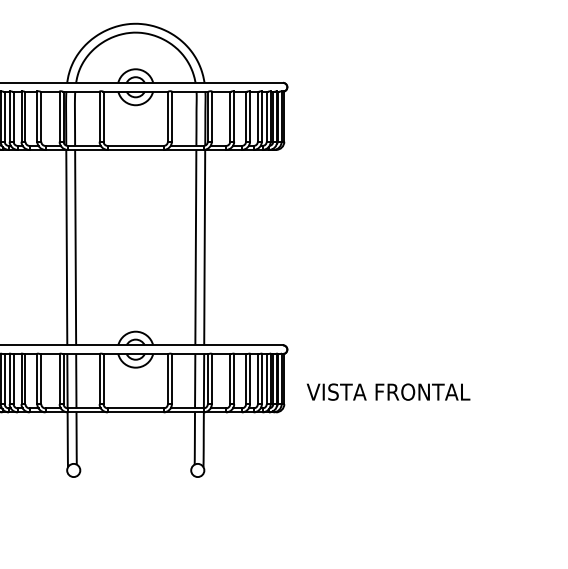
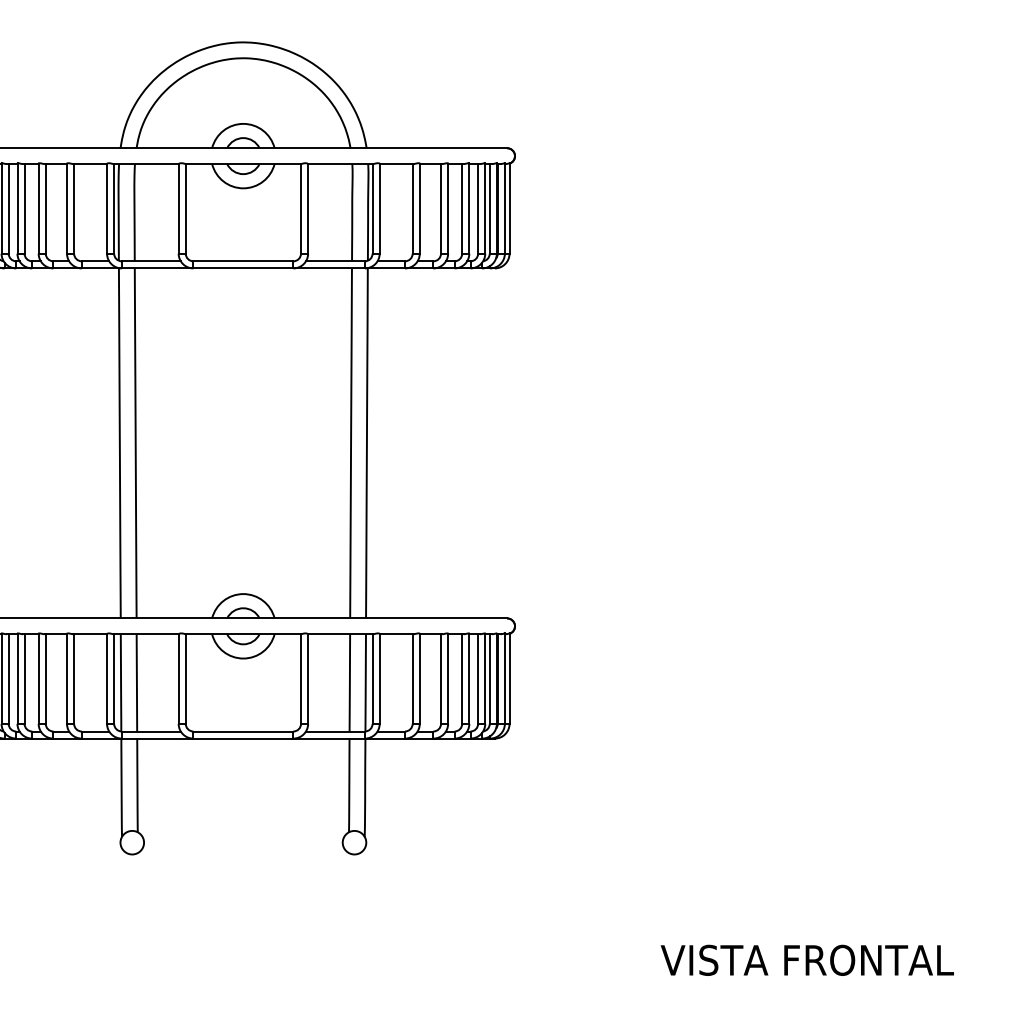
text: (388, 391) -> (807, 959), moved

